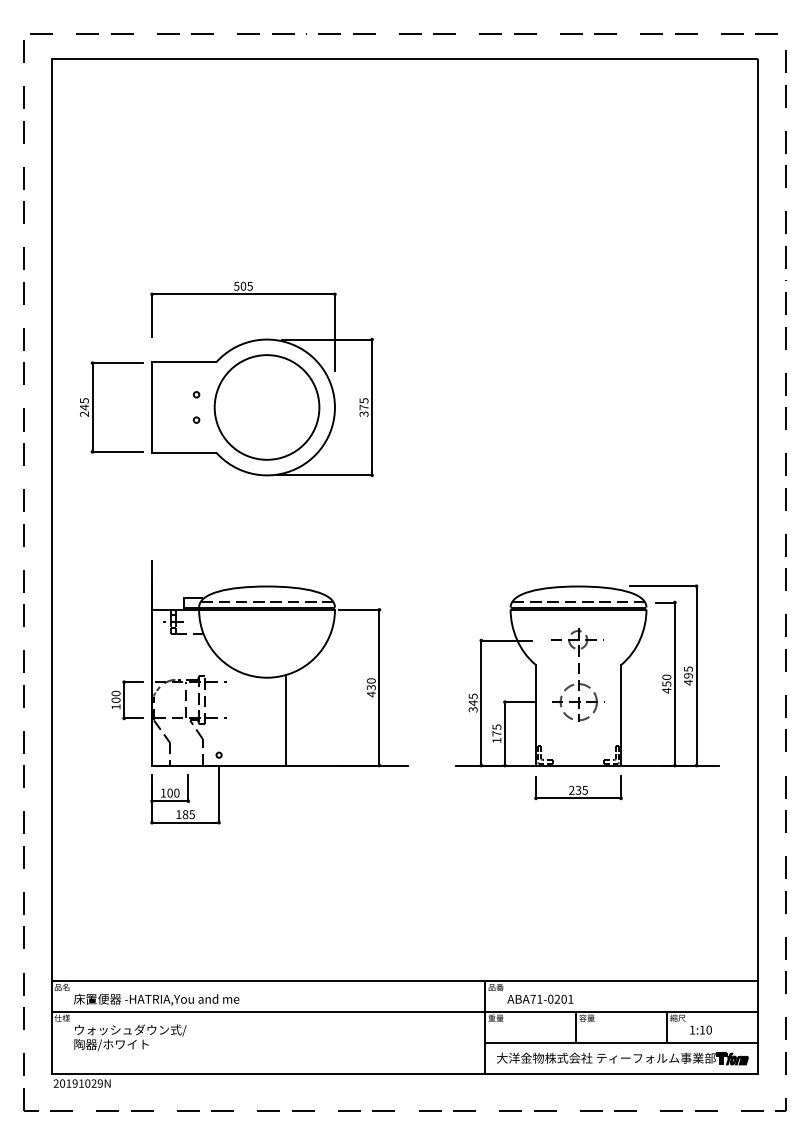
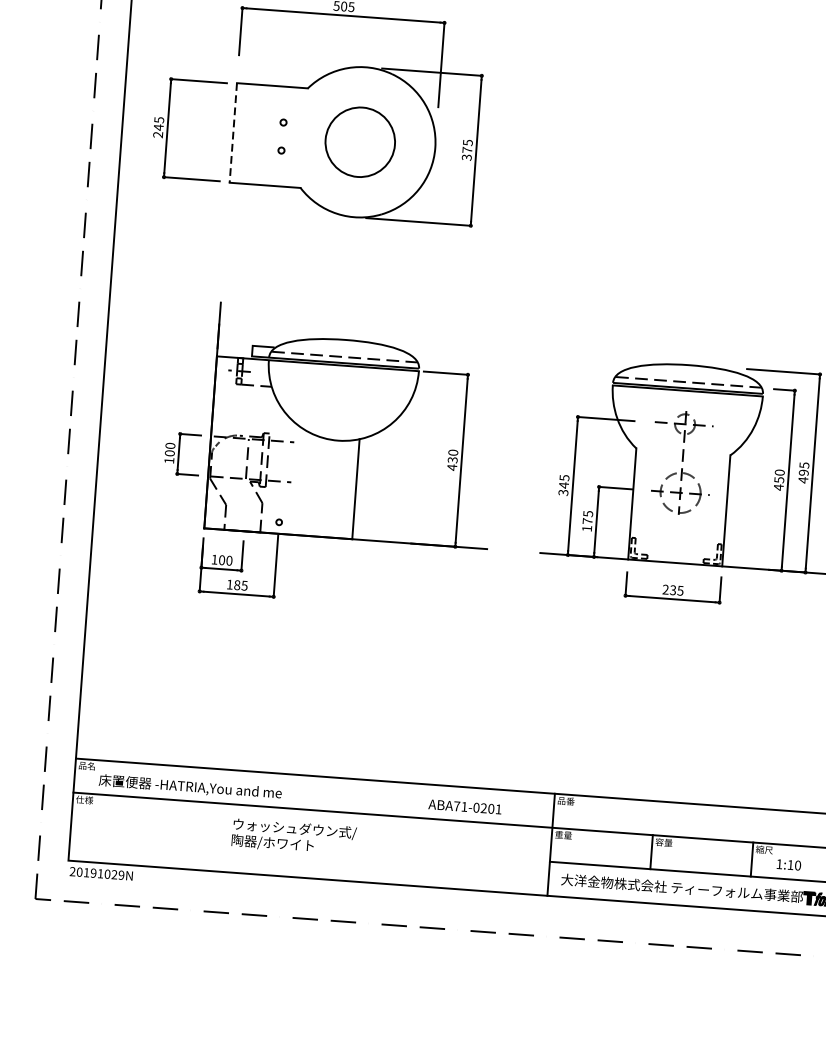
line: (152, 407) -> (233, 133), solid -> dashed
part: (266, 407) -> (359, 142), size x0.6
text: (540, 998) -> (465, 806), moved
text: (130, 1037) -> (294, 836), moved

